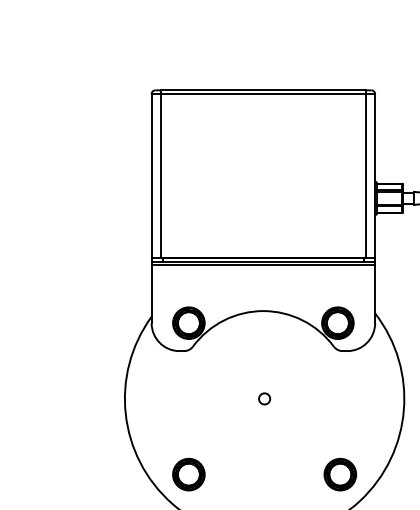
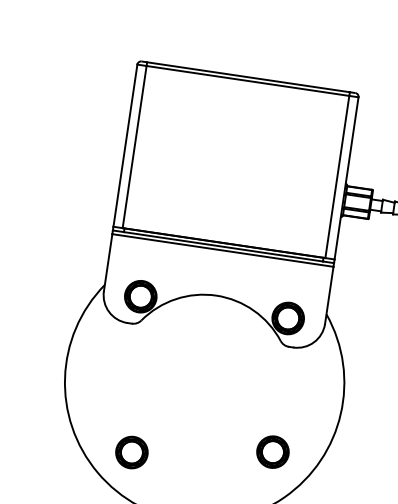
circle: (264, 398) -> (204, 382), removed
part: (188, 474) -> (131, 452), moved
part: (340, 474) -> (273, 452), moved

